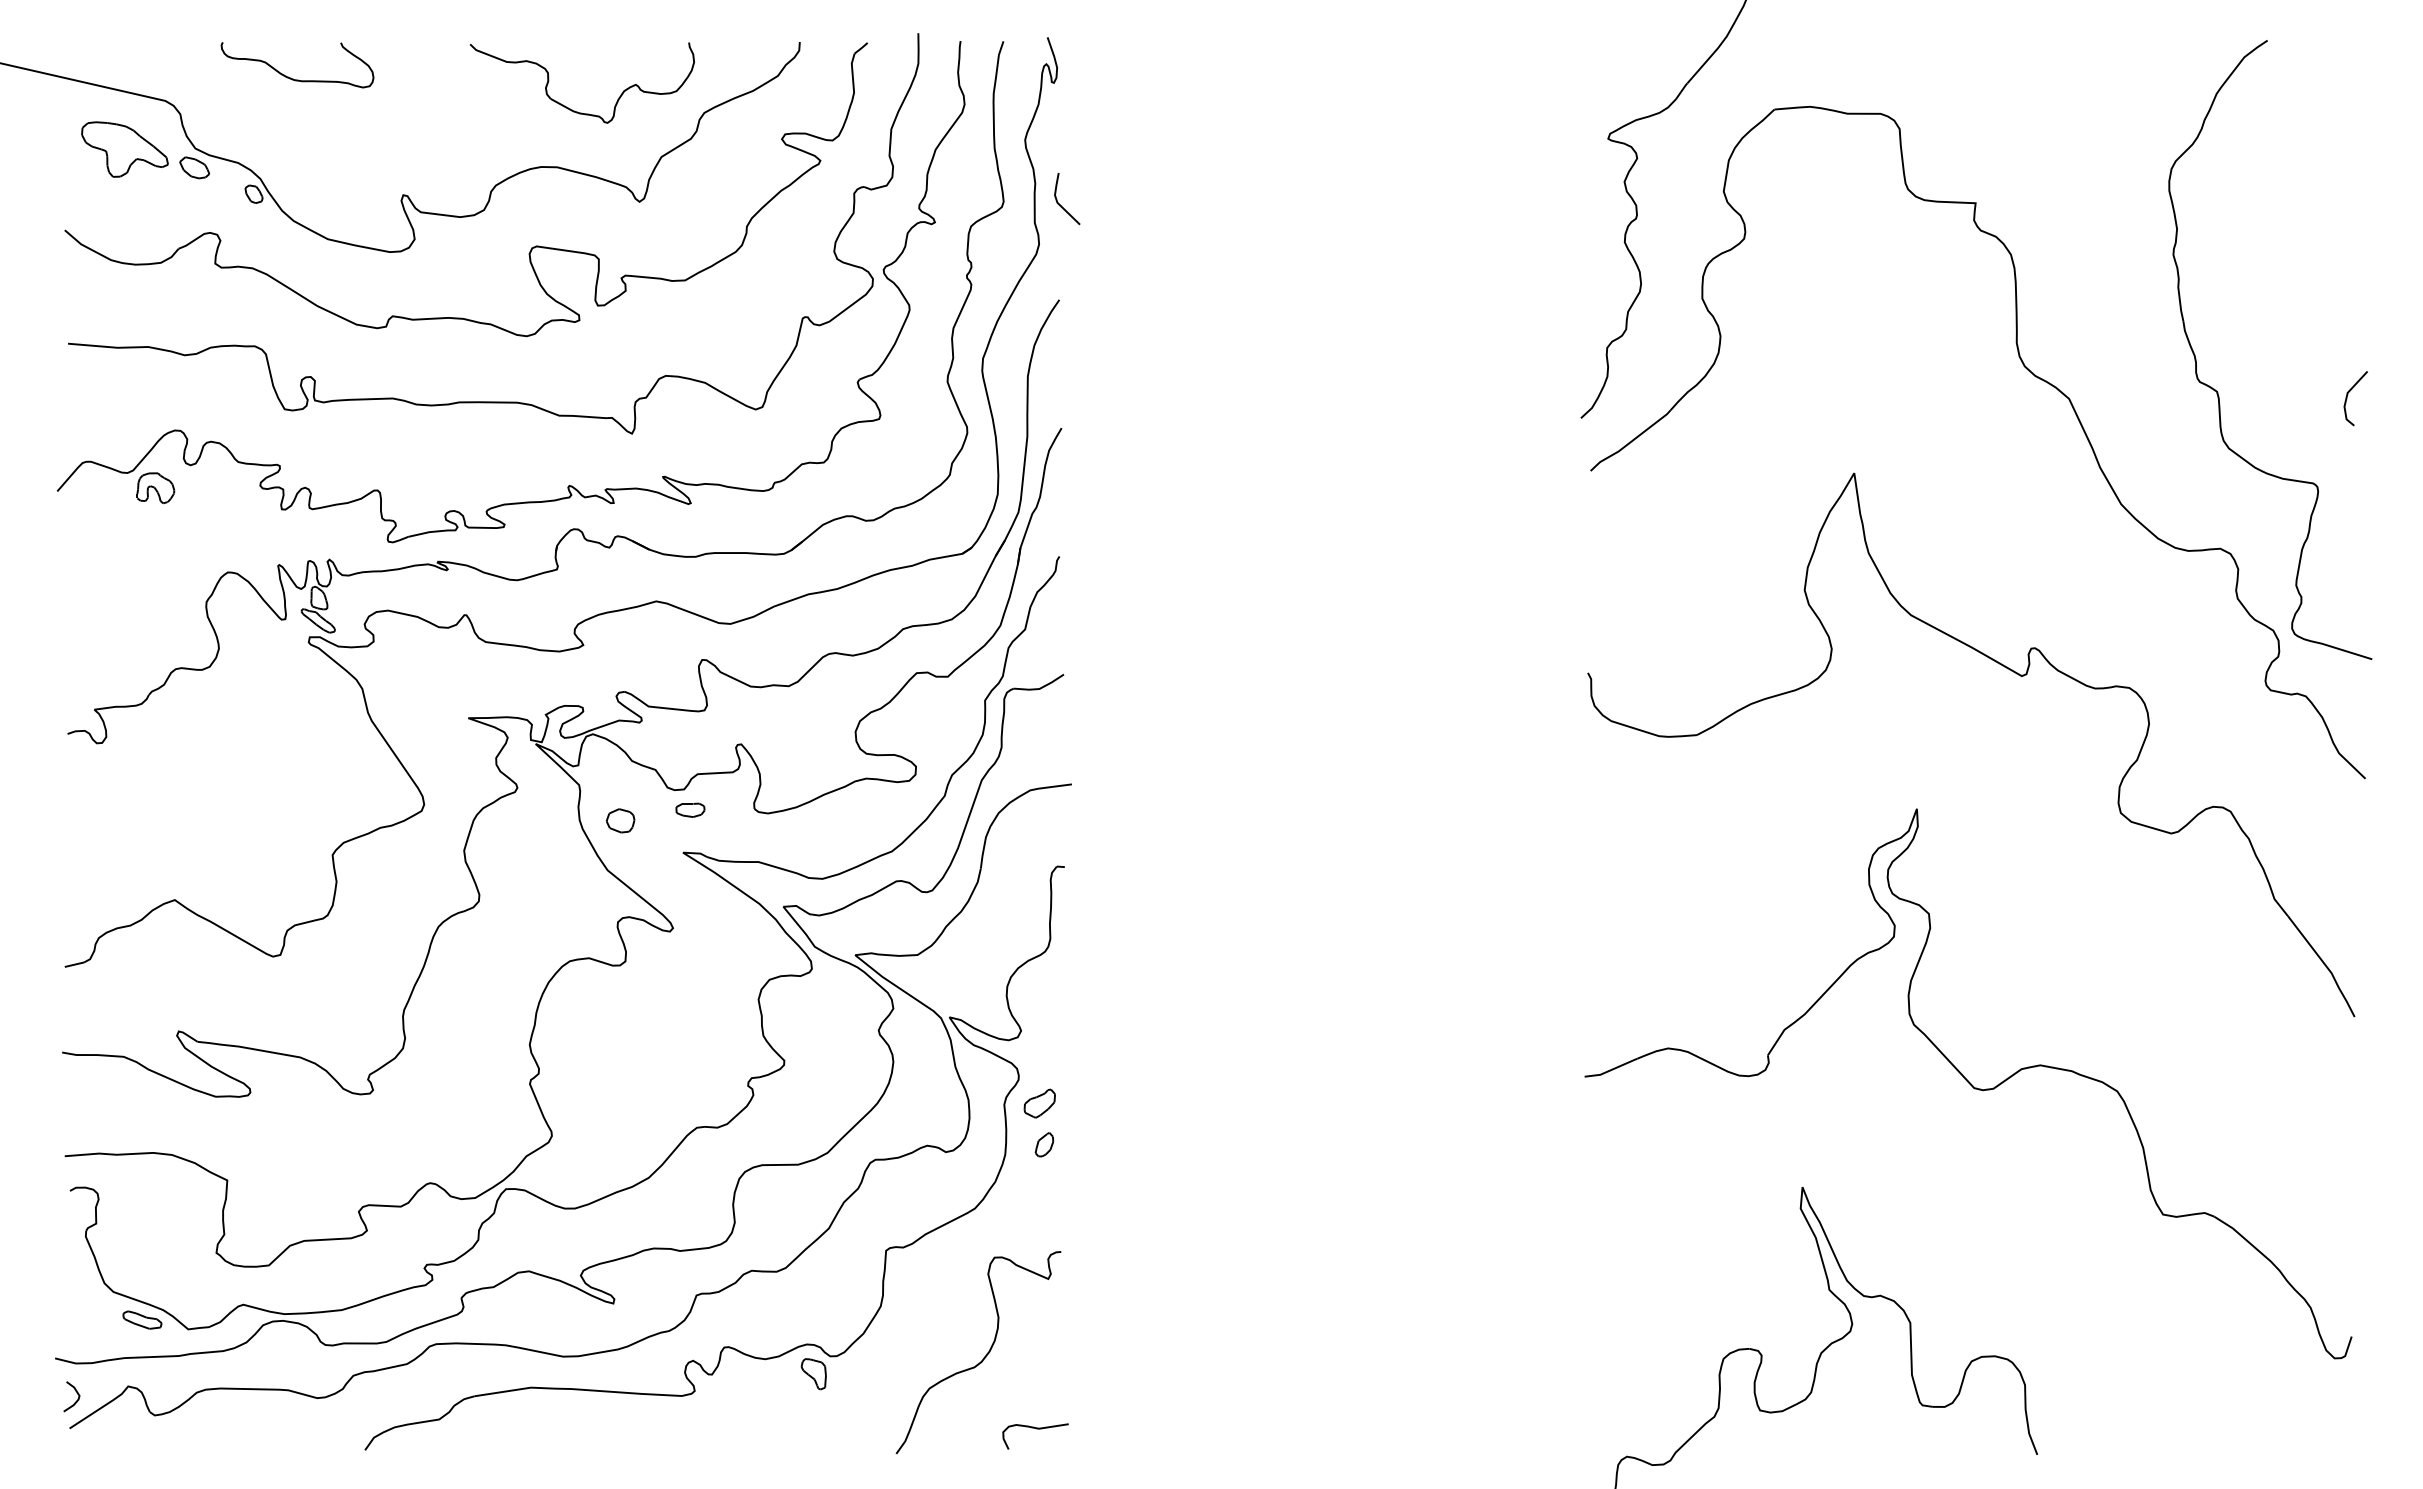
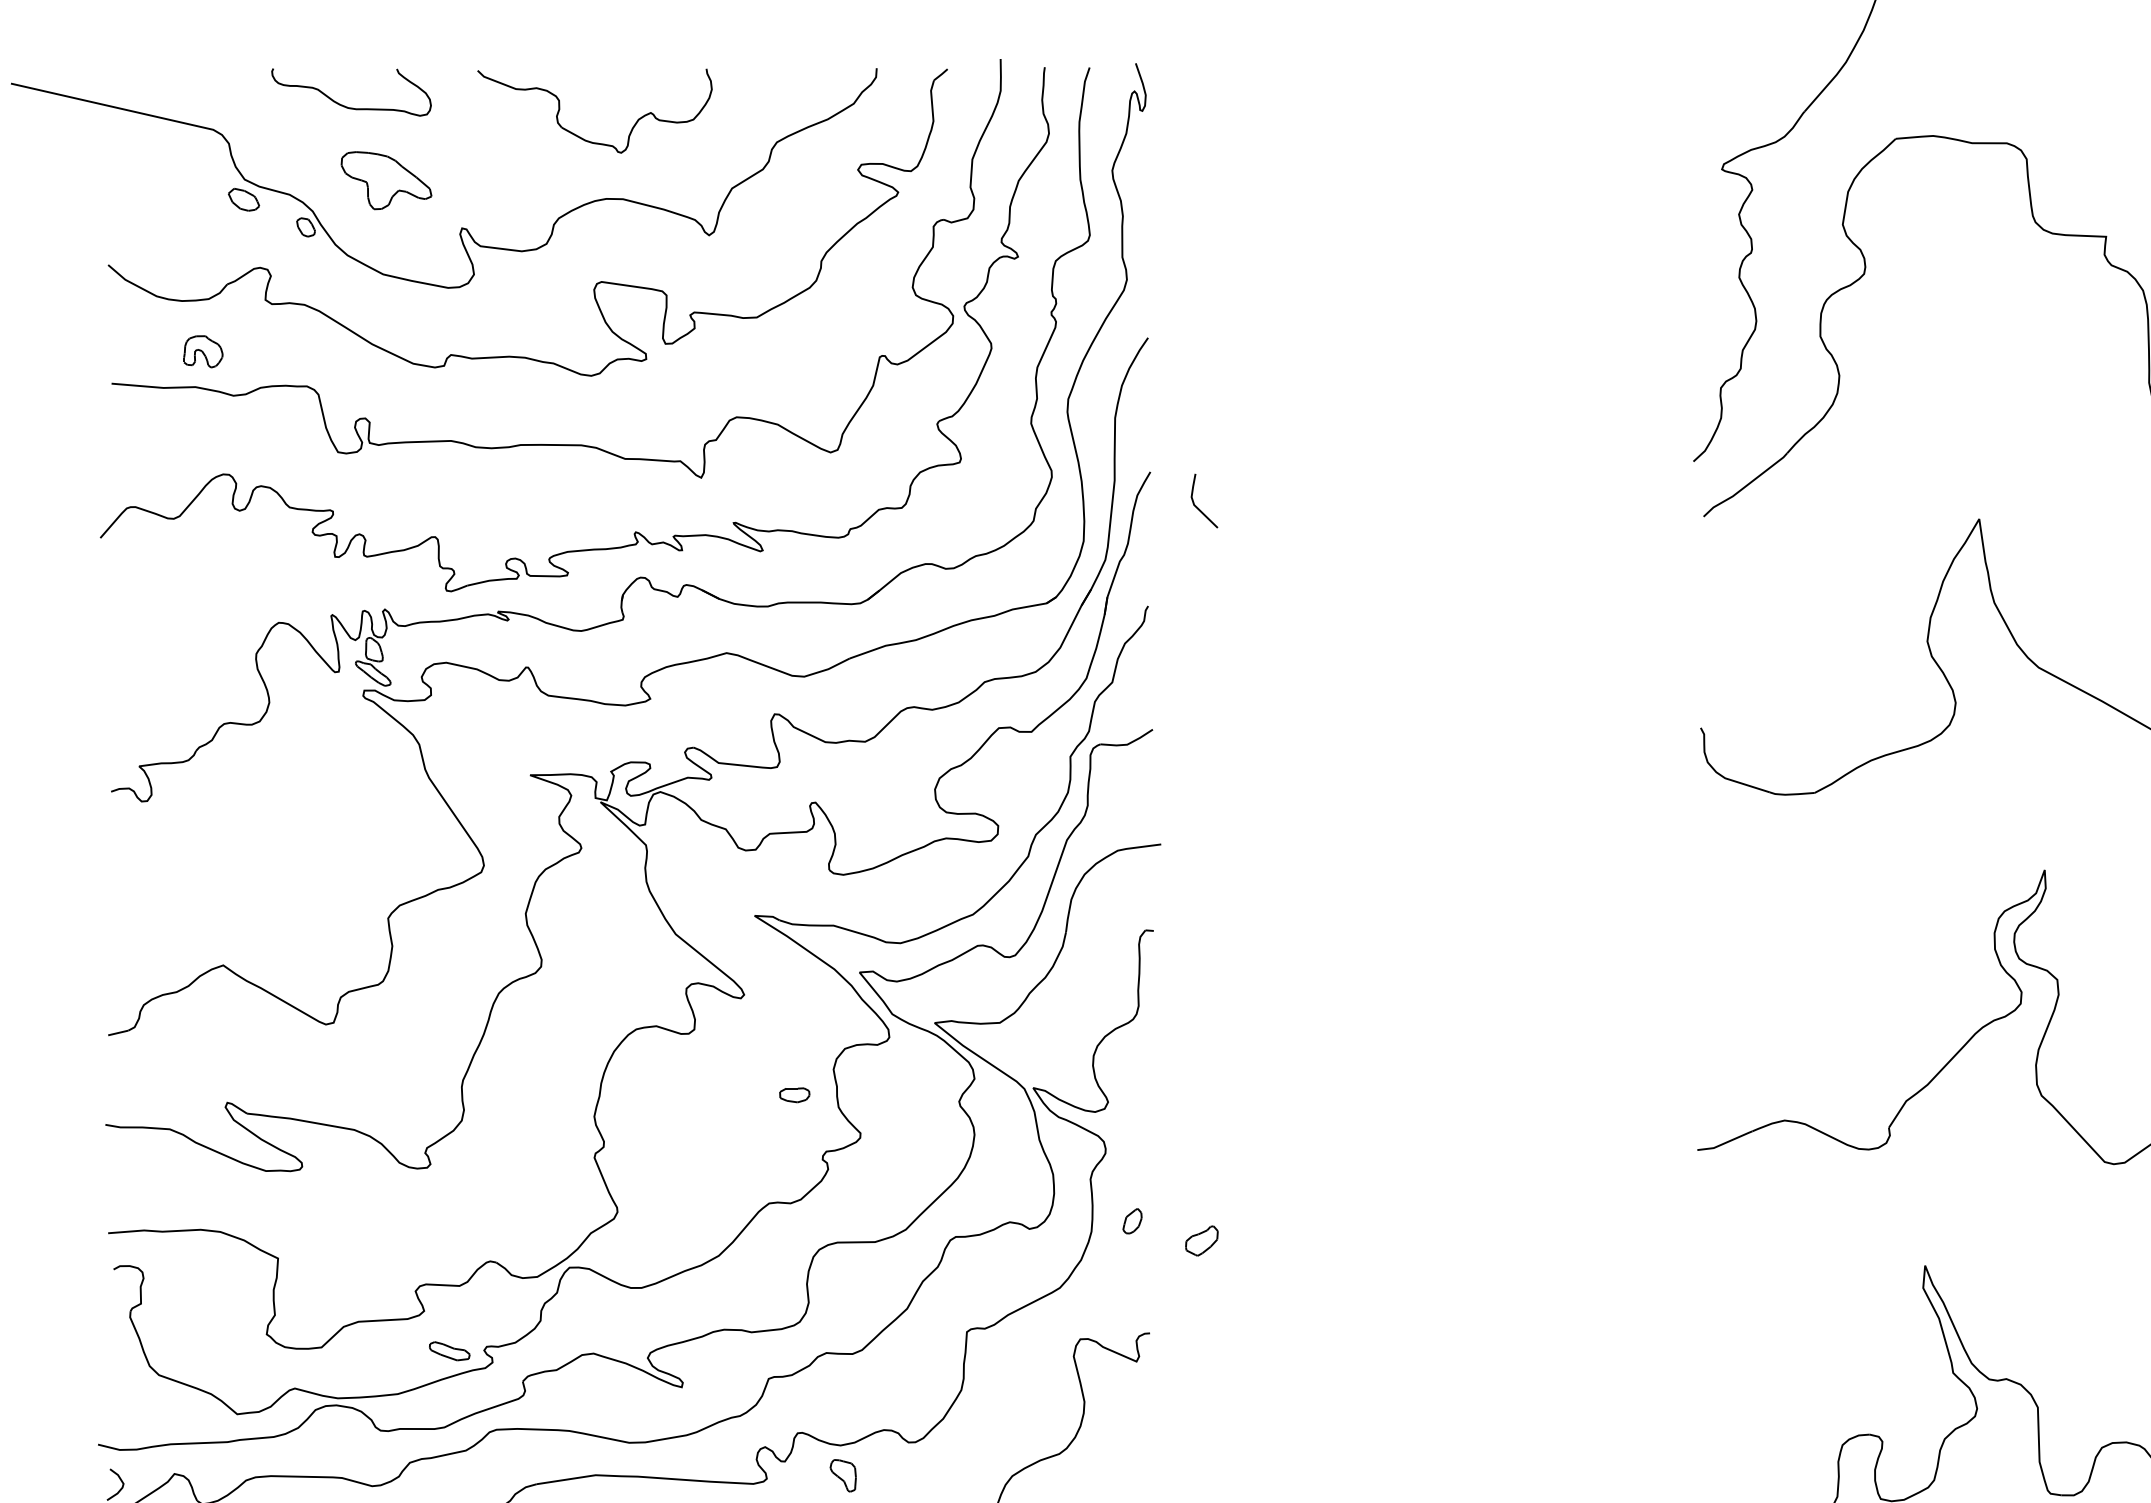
part: (565, 105) -> (577, 134), moved
part: (124, 149) -> (385, 180), moved
line: (1061, 205) -> (1198, 507), moved
part: (155, 488) -> (203, 352), moved
part: (690, 809) -> (794, 1094), moved
part: (620, 820) -> (689, 882), removed
part: (1039, 1103) -> (1201, 1240), moved
part: (142, 1319) -> (449, 1350), moved
part: (813, 1374) -> (842, 1476), moved

